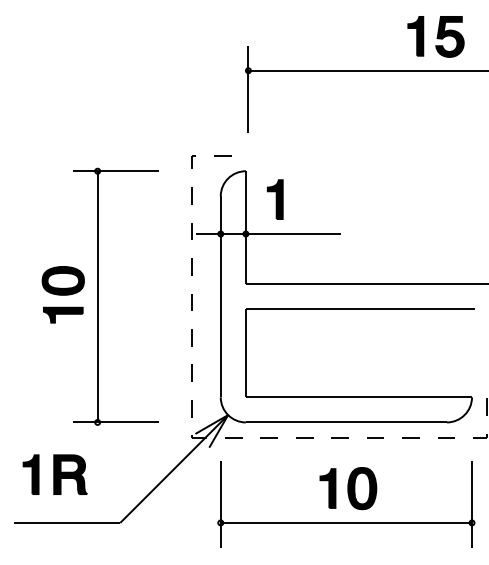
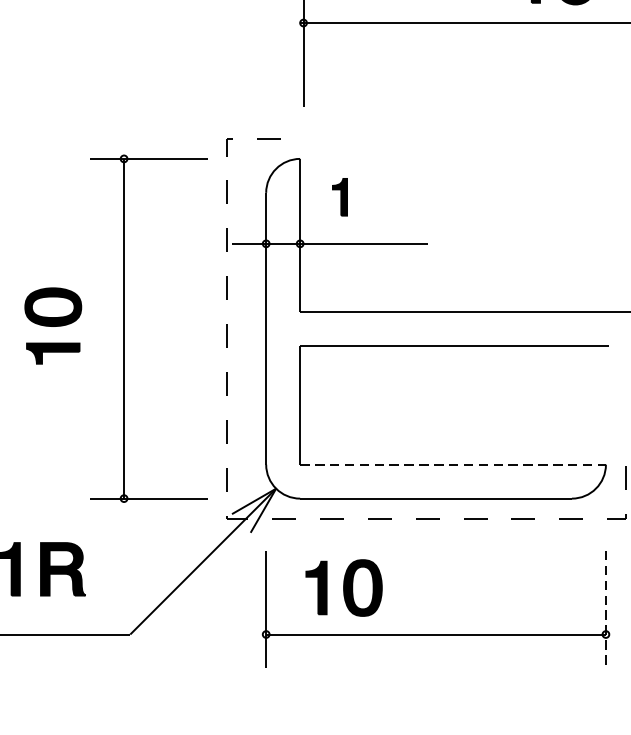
part: (275, 199) -> (340, 197), size x0.7
part: (98, 296) -> (125, 328), moved
line: (359, 397) -> (453, 464), solid -> dashed
part: (348, 488) -> (344, 587), moved
line: (472, 505) -> (606, 610), solid -> dashed

